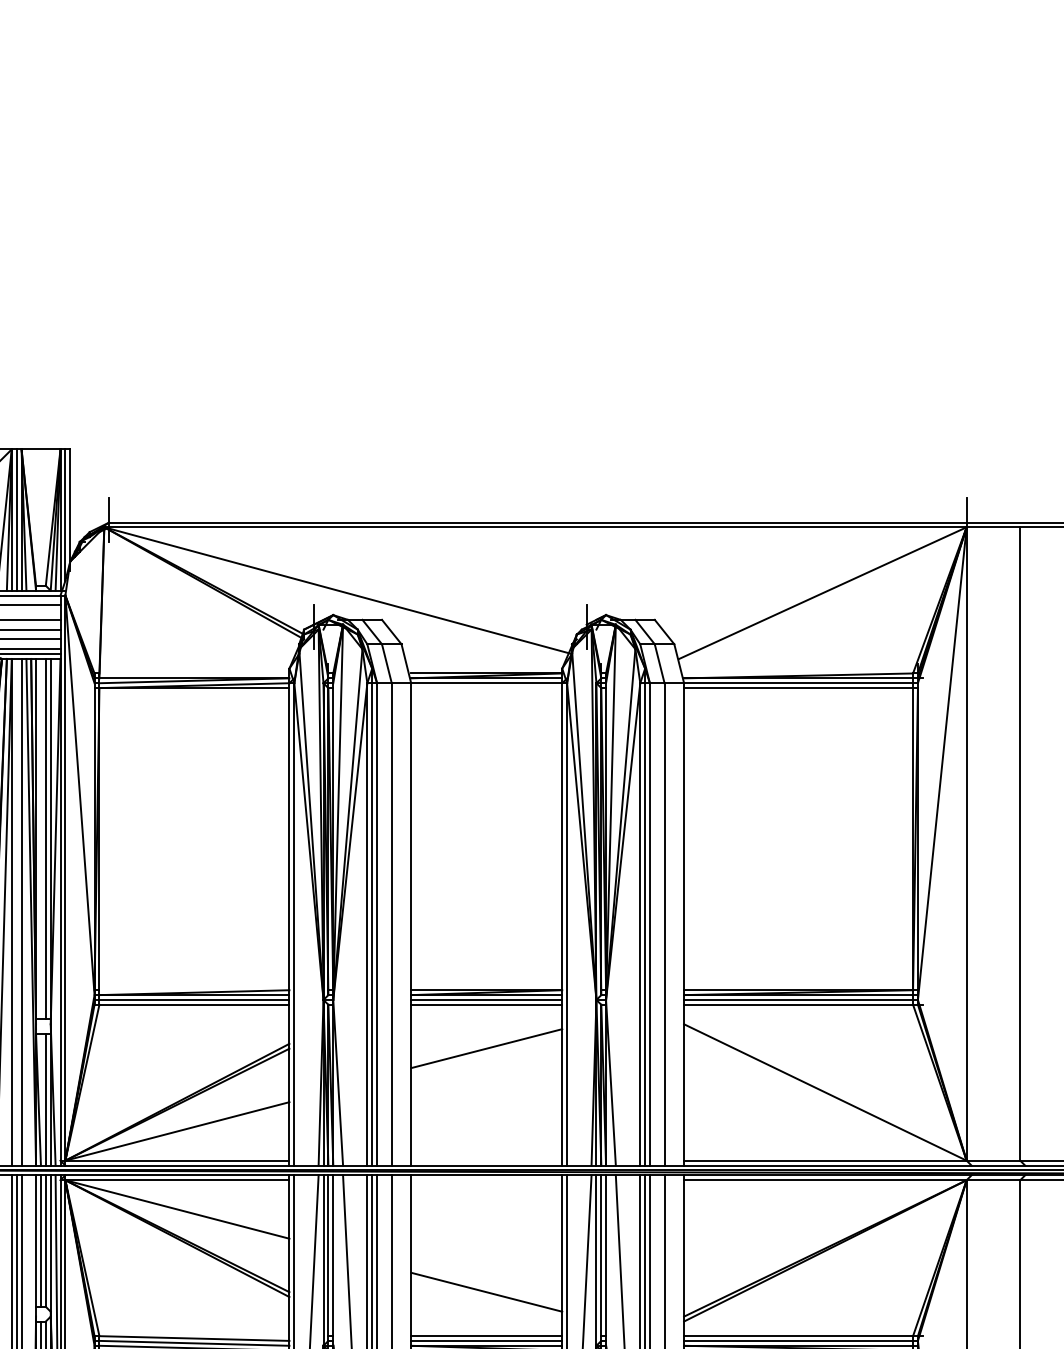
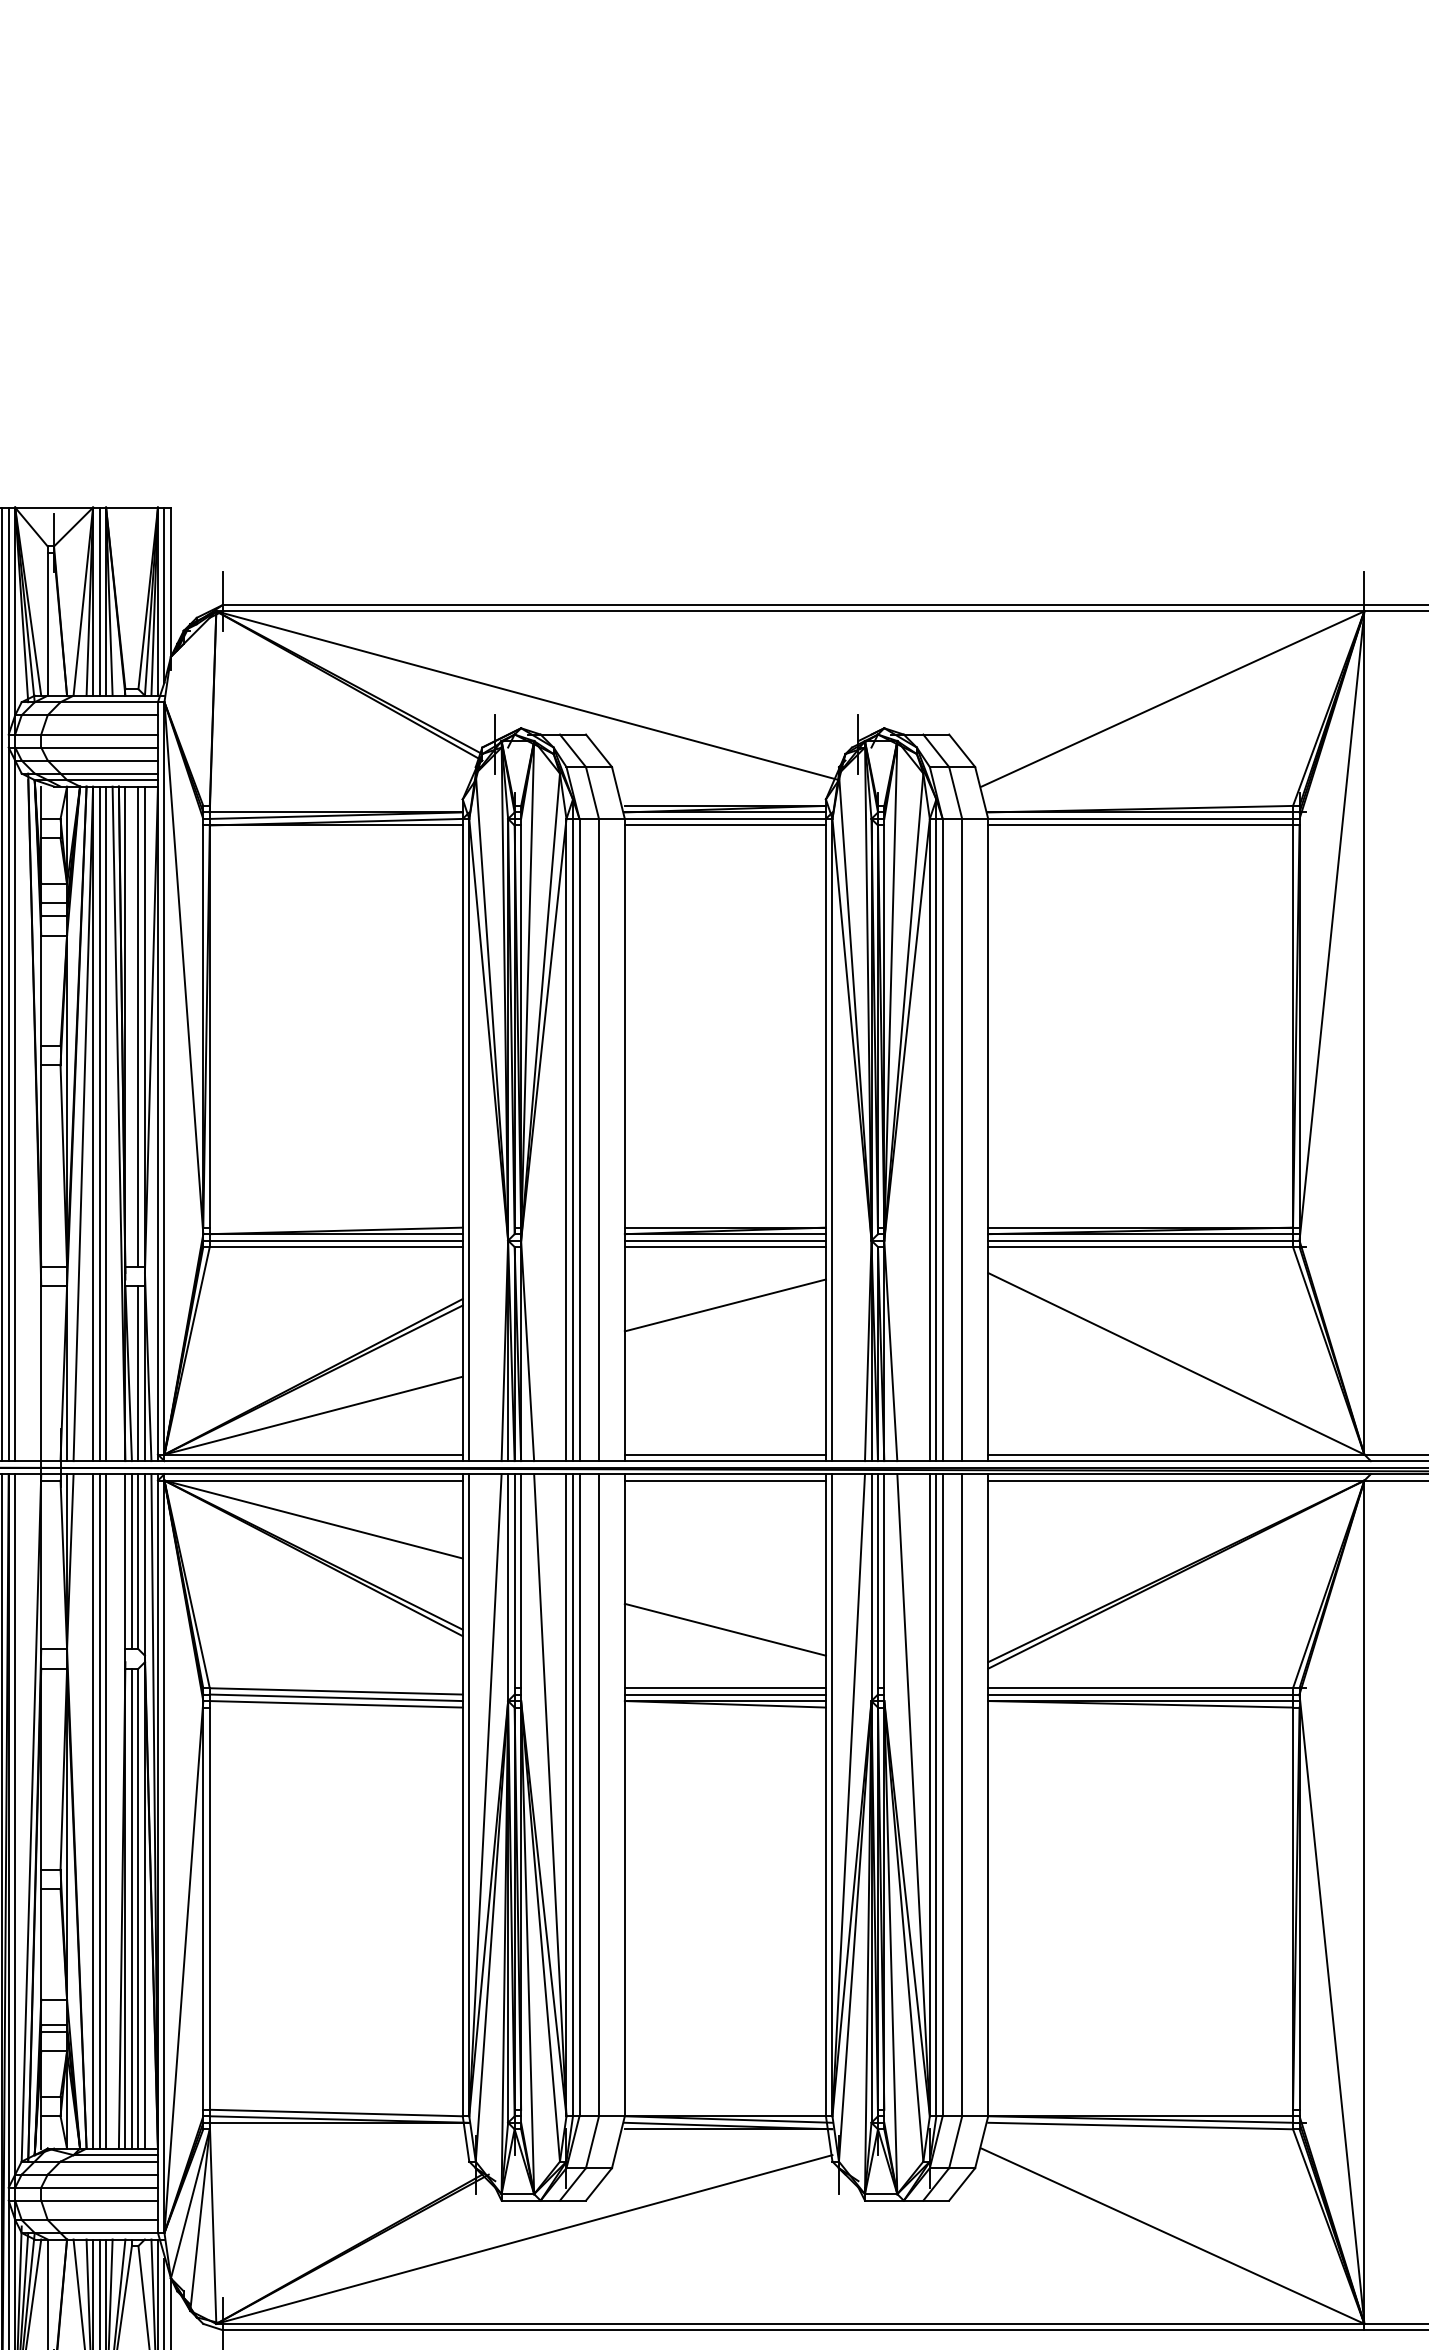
line: (486, 688) -> (724, 825), added
line: (16, 911) -> (99, 1123), added
line: (486, 1160) -> (724, 1454), added
line: (486, 1180) -> (724, 1480), added

